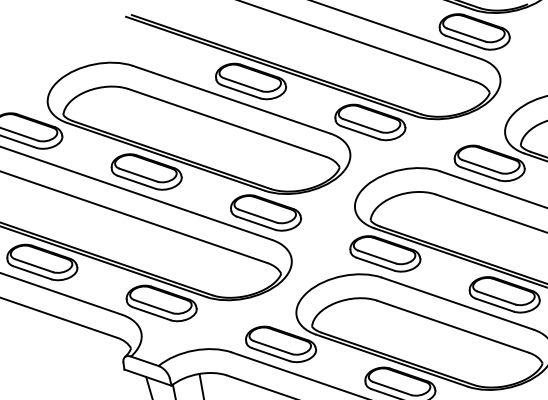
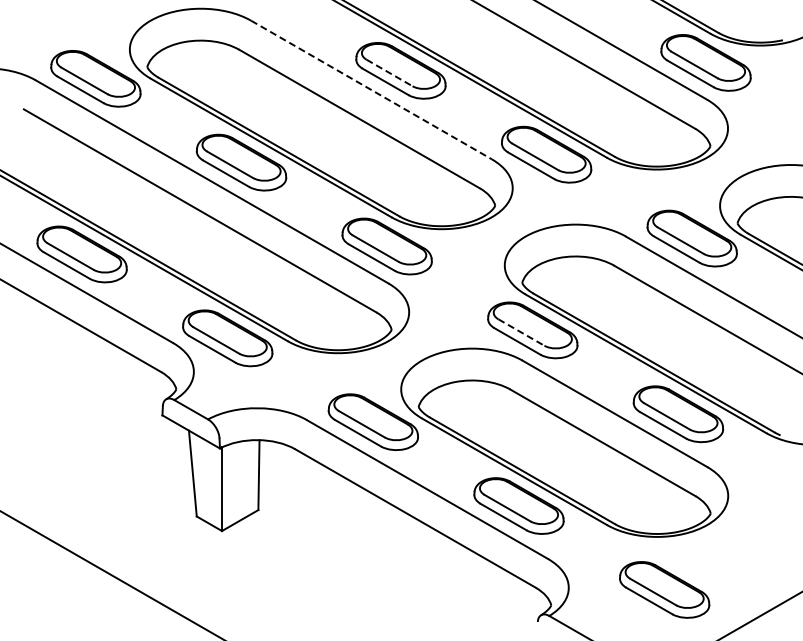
line: (242, 85) -> (389, 73), solid -> dashed
line: (231, 100) -> (371, 90), solid -> dashed
line: (377, 257) -> (521, 332), solid -> dashed

